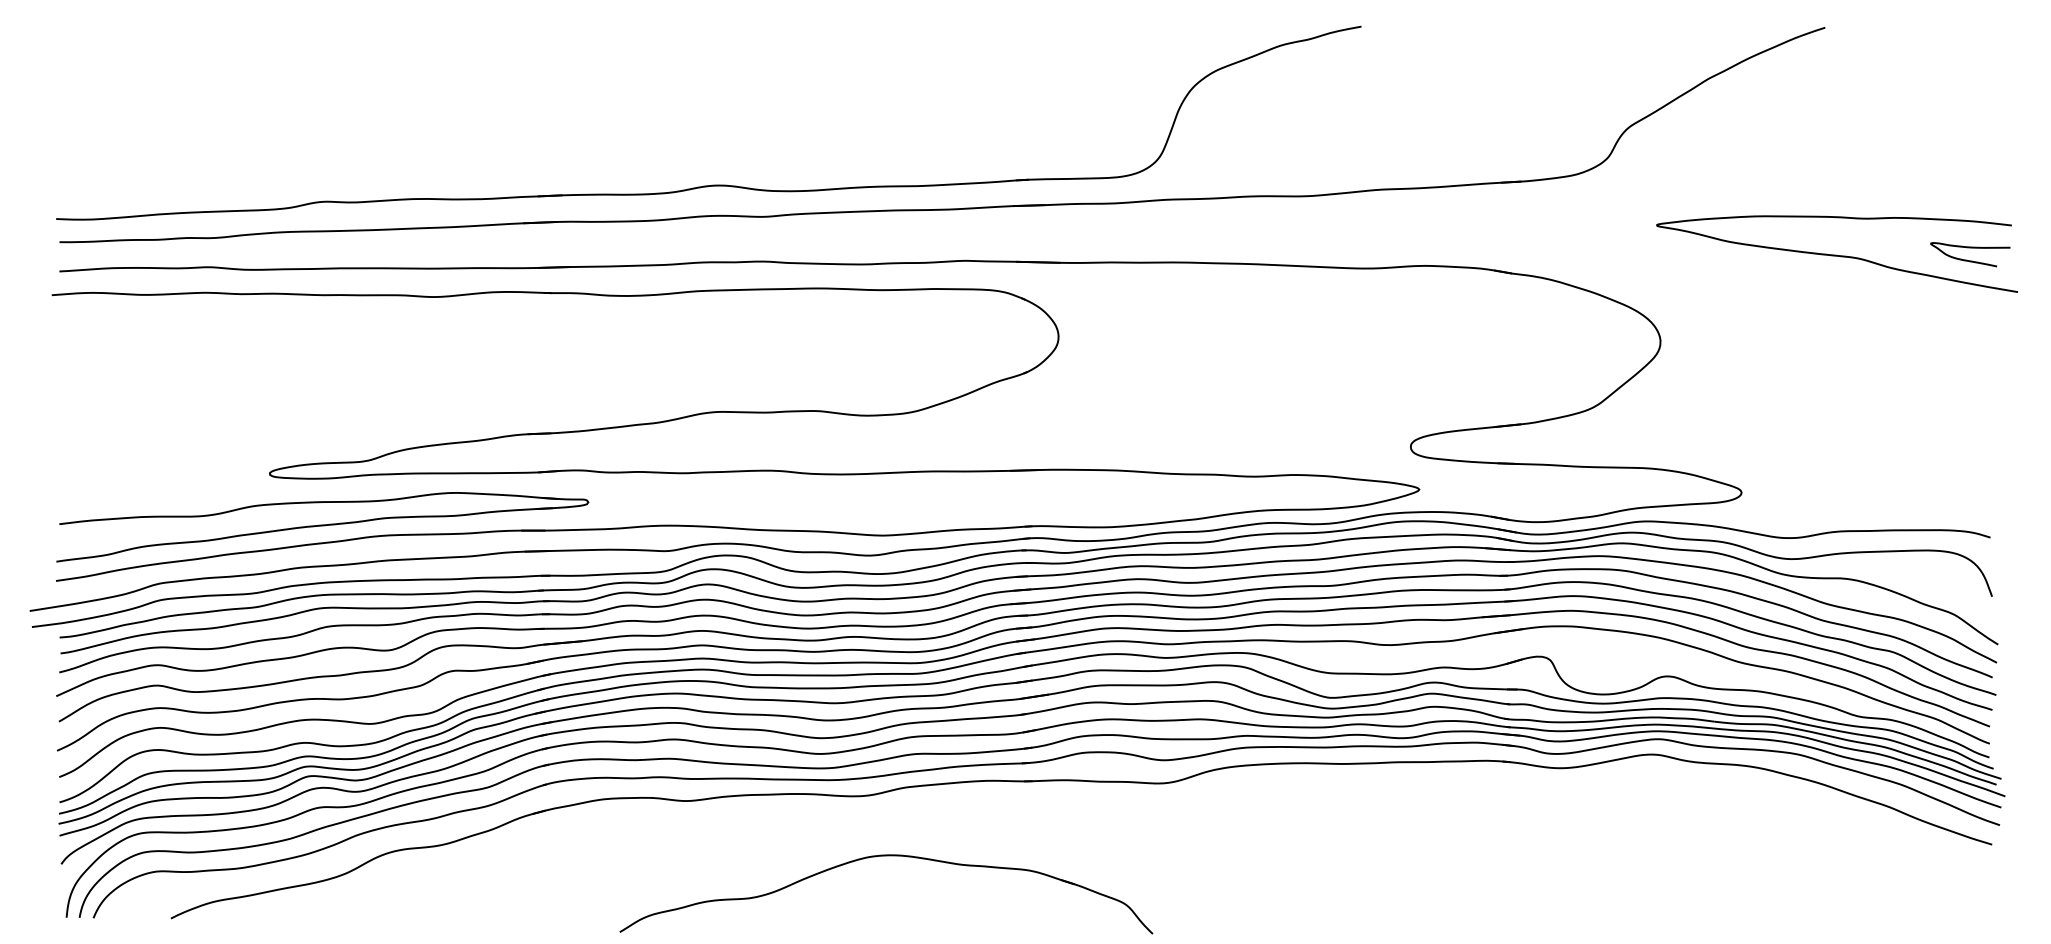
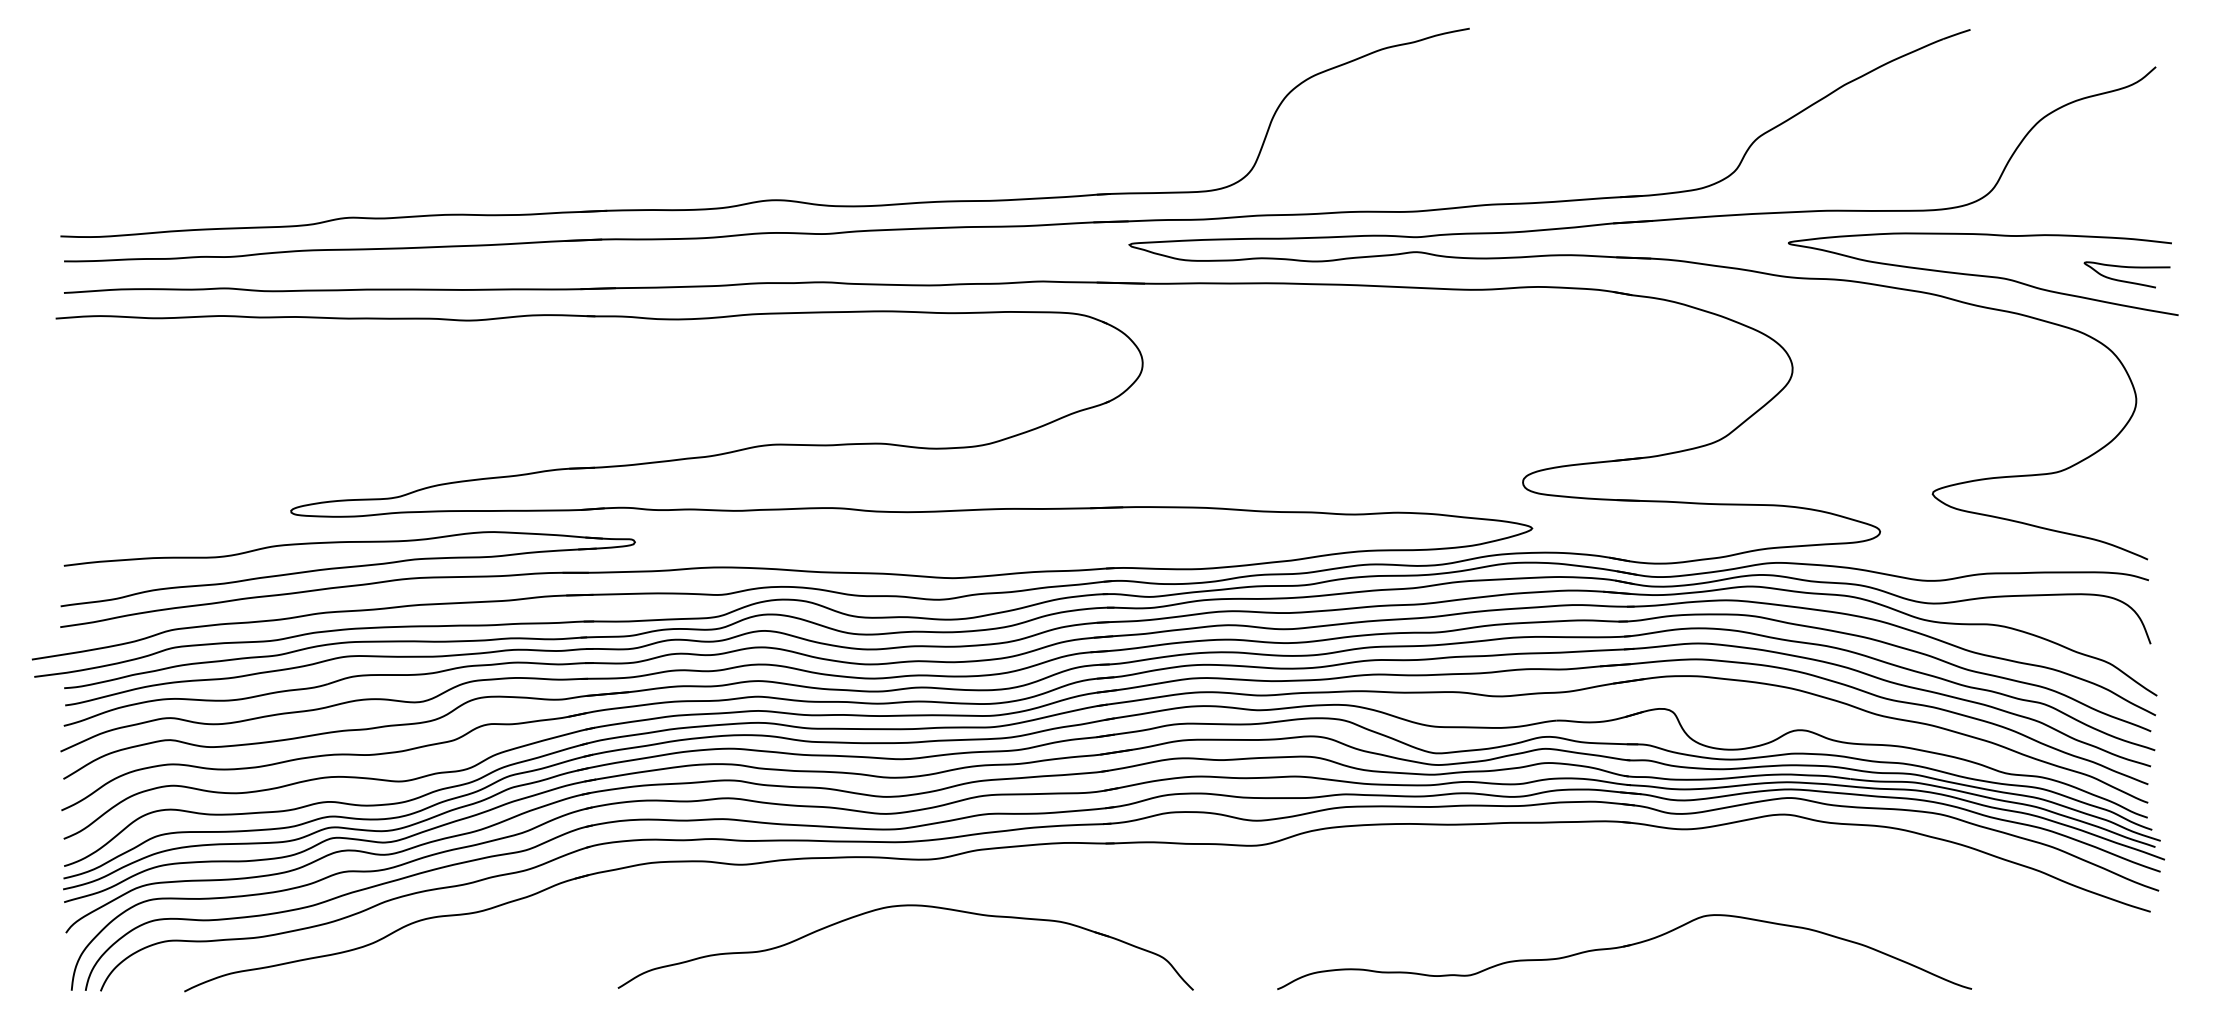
part: (1521, 240) -> (1642, 259), added
part: (886, 856) -> (905, 906), moved
part: (1504, 881) -> (1624, 951), added

